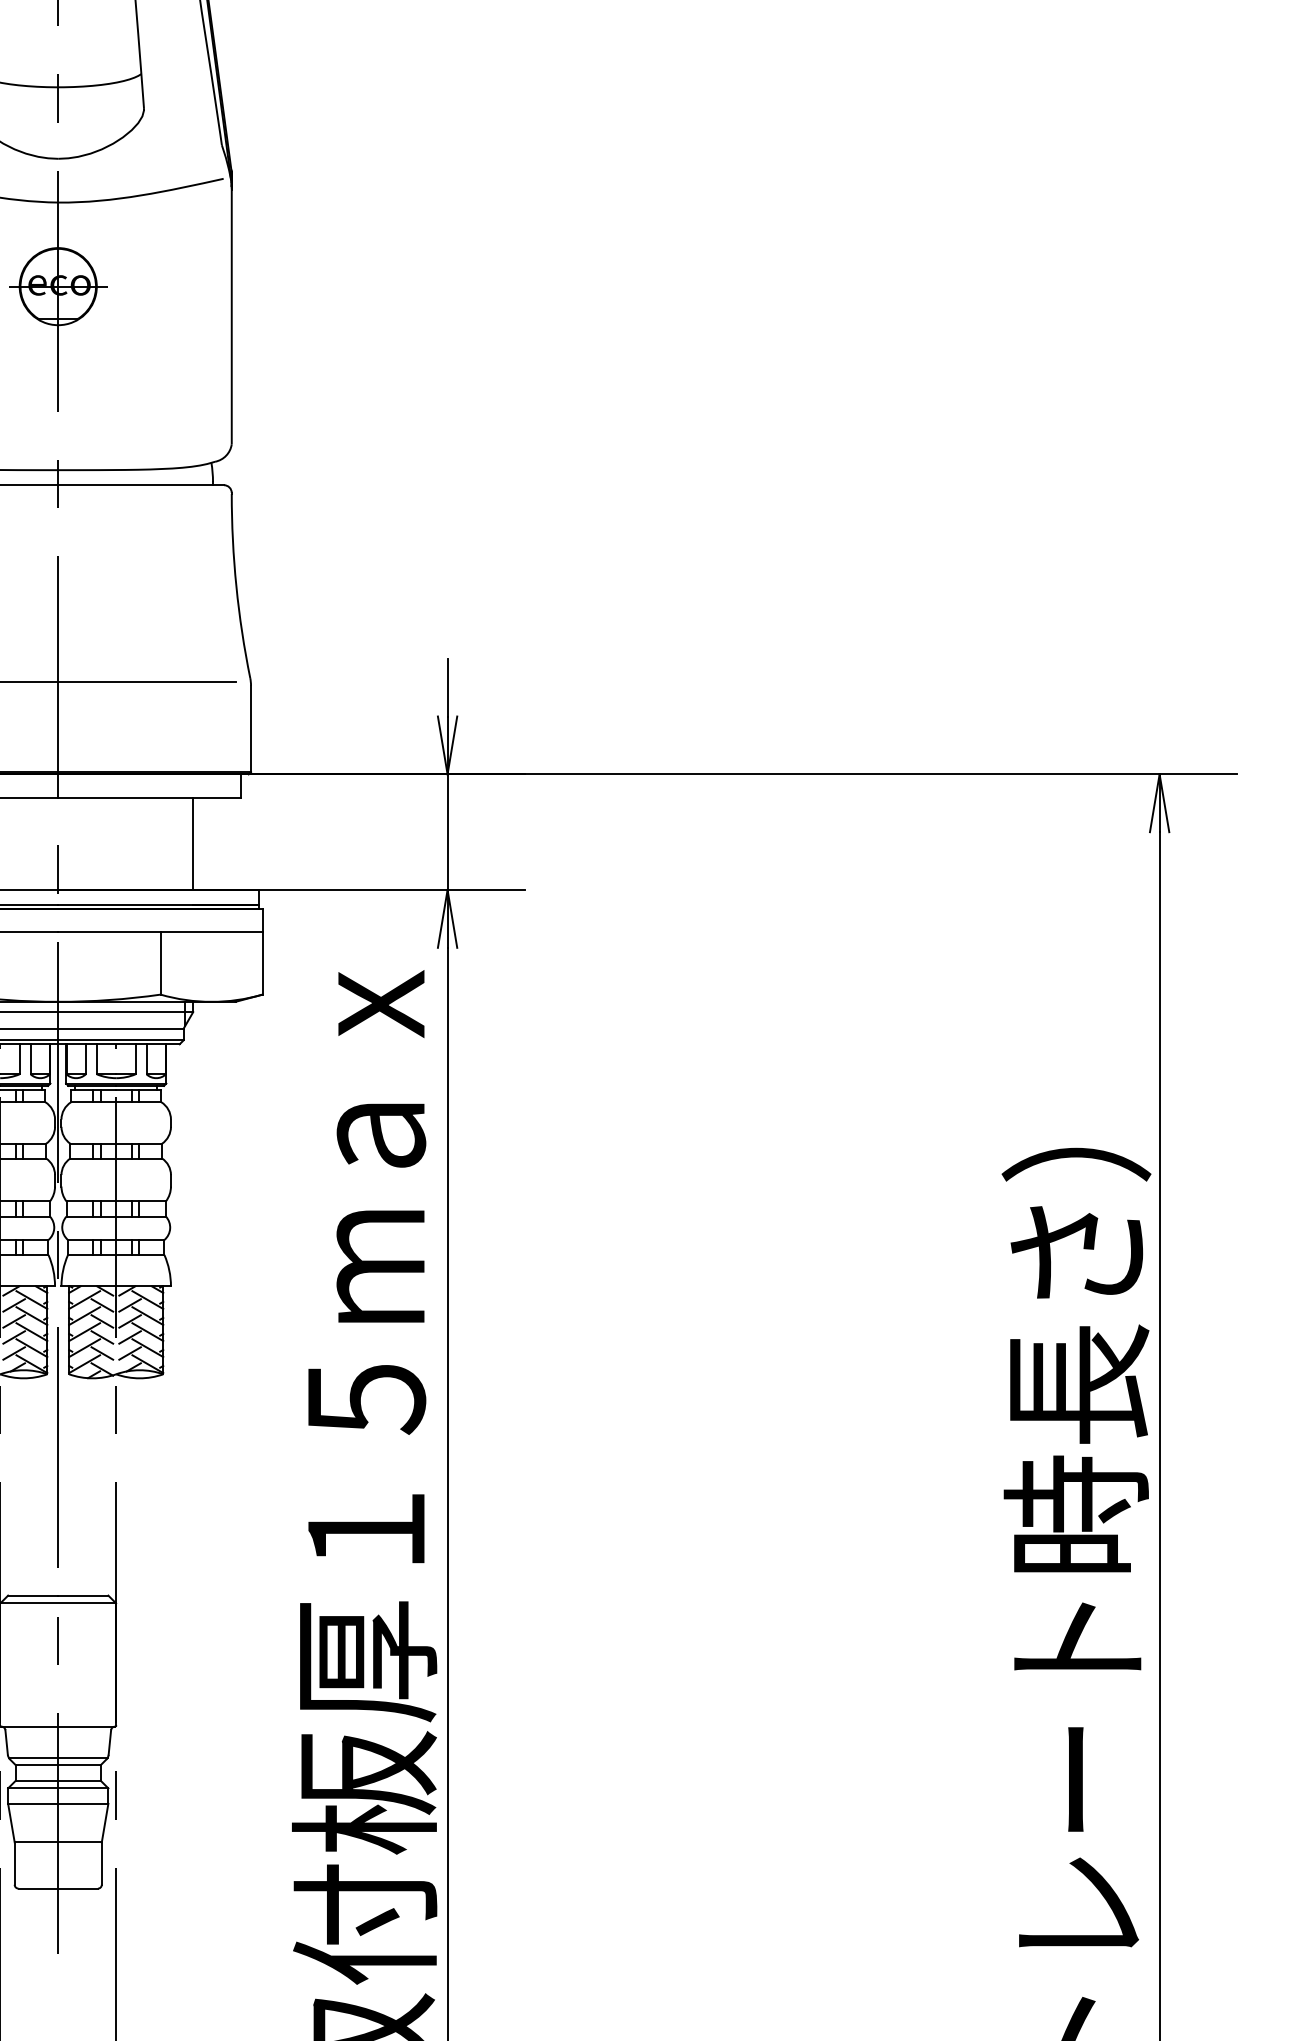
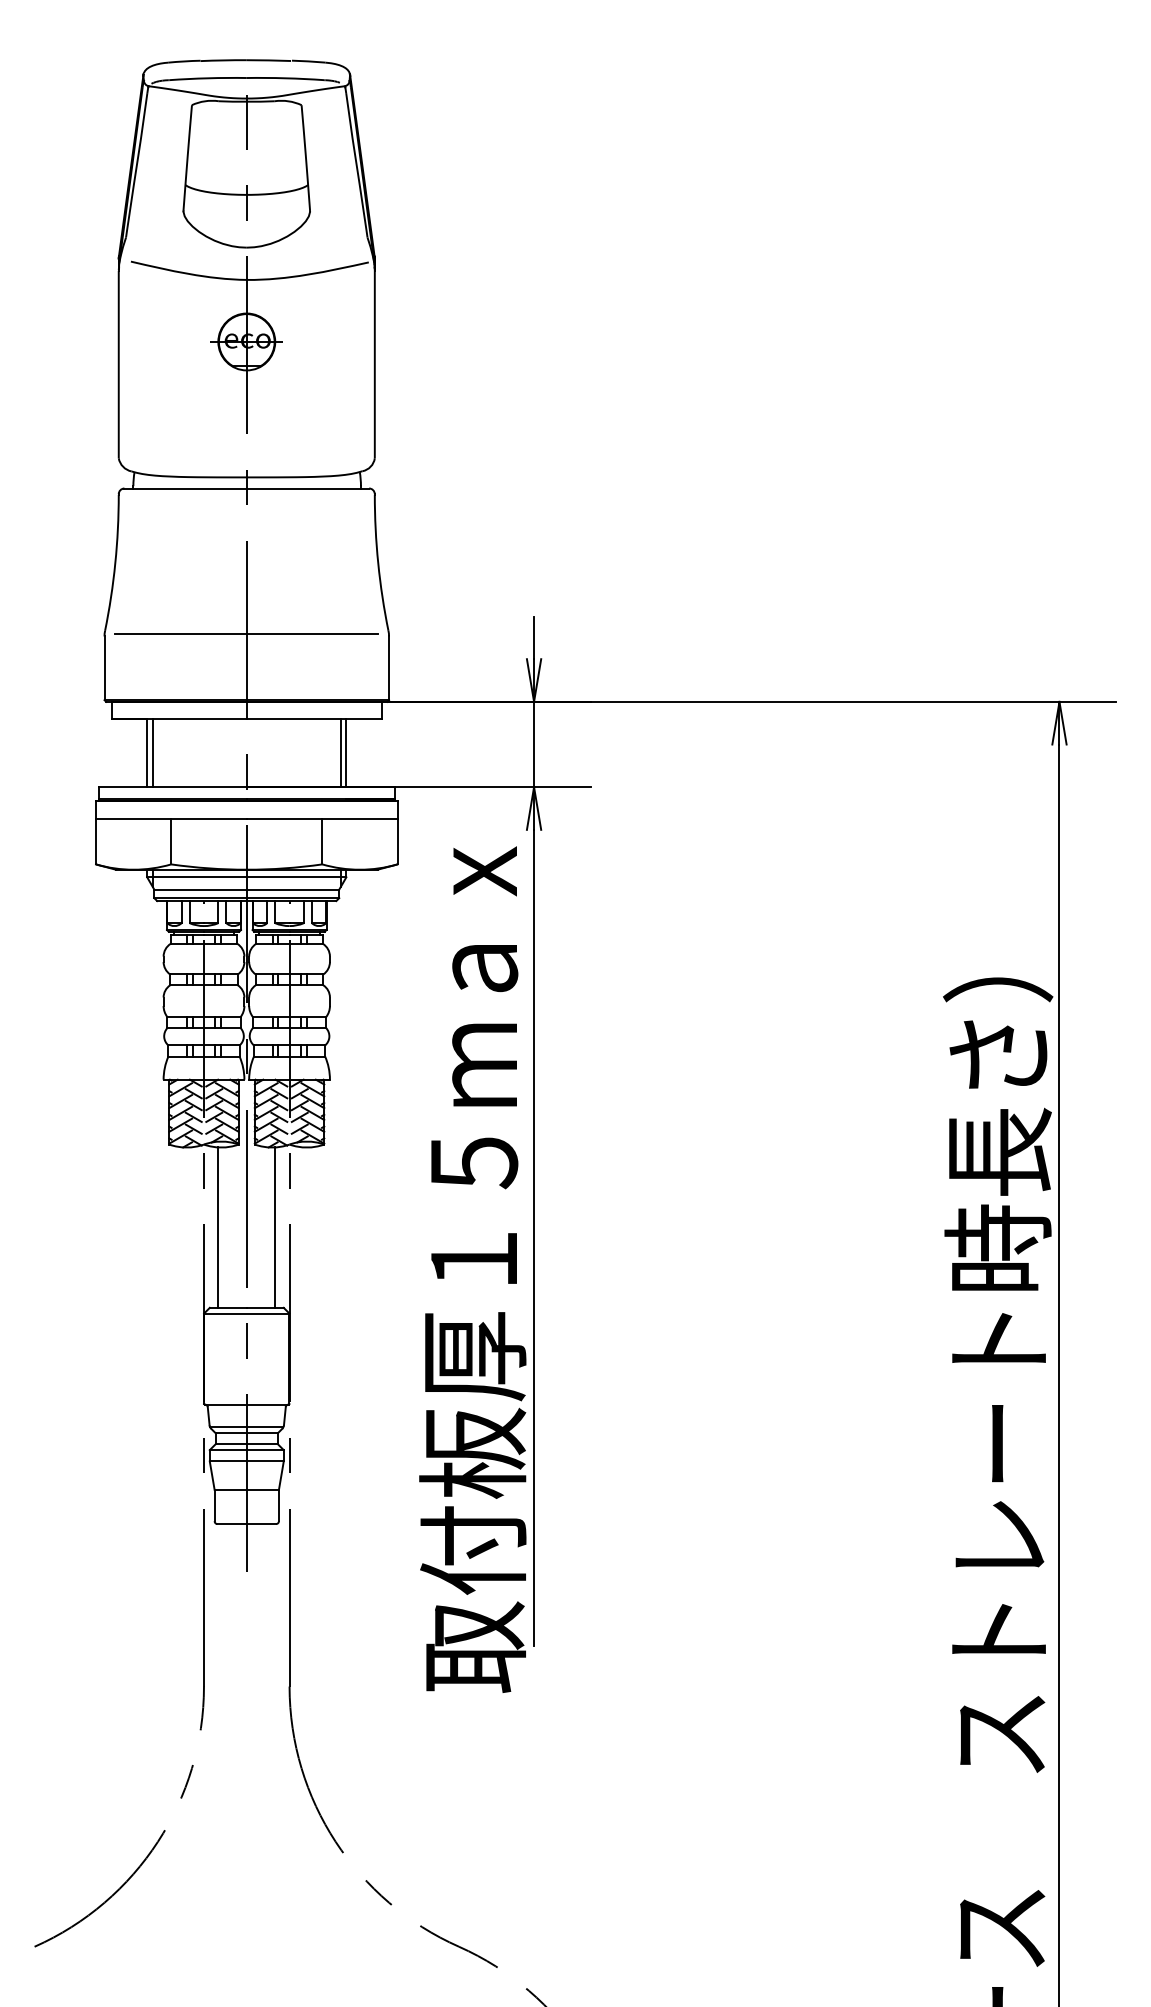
line: (185, 842) -> (340, 752), added
line: (19, 1486) -> (218, 1227), added
line: (97, 1486) -> (275, 1227), added

